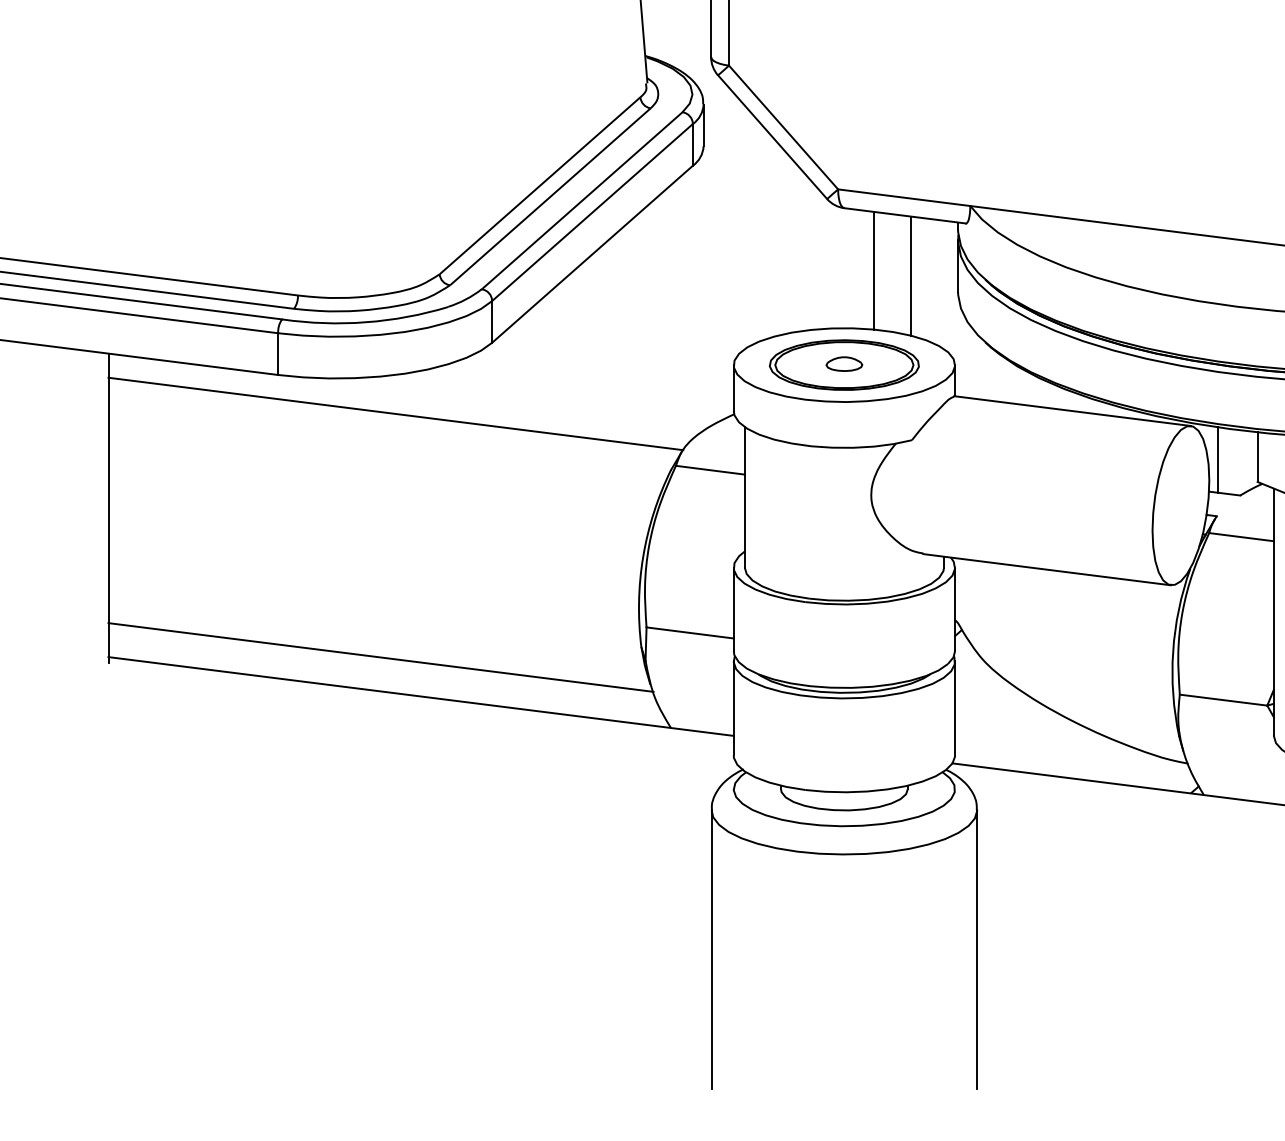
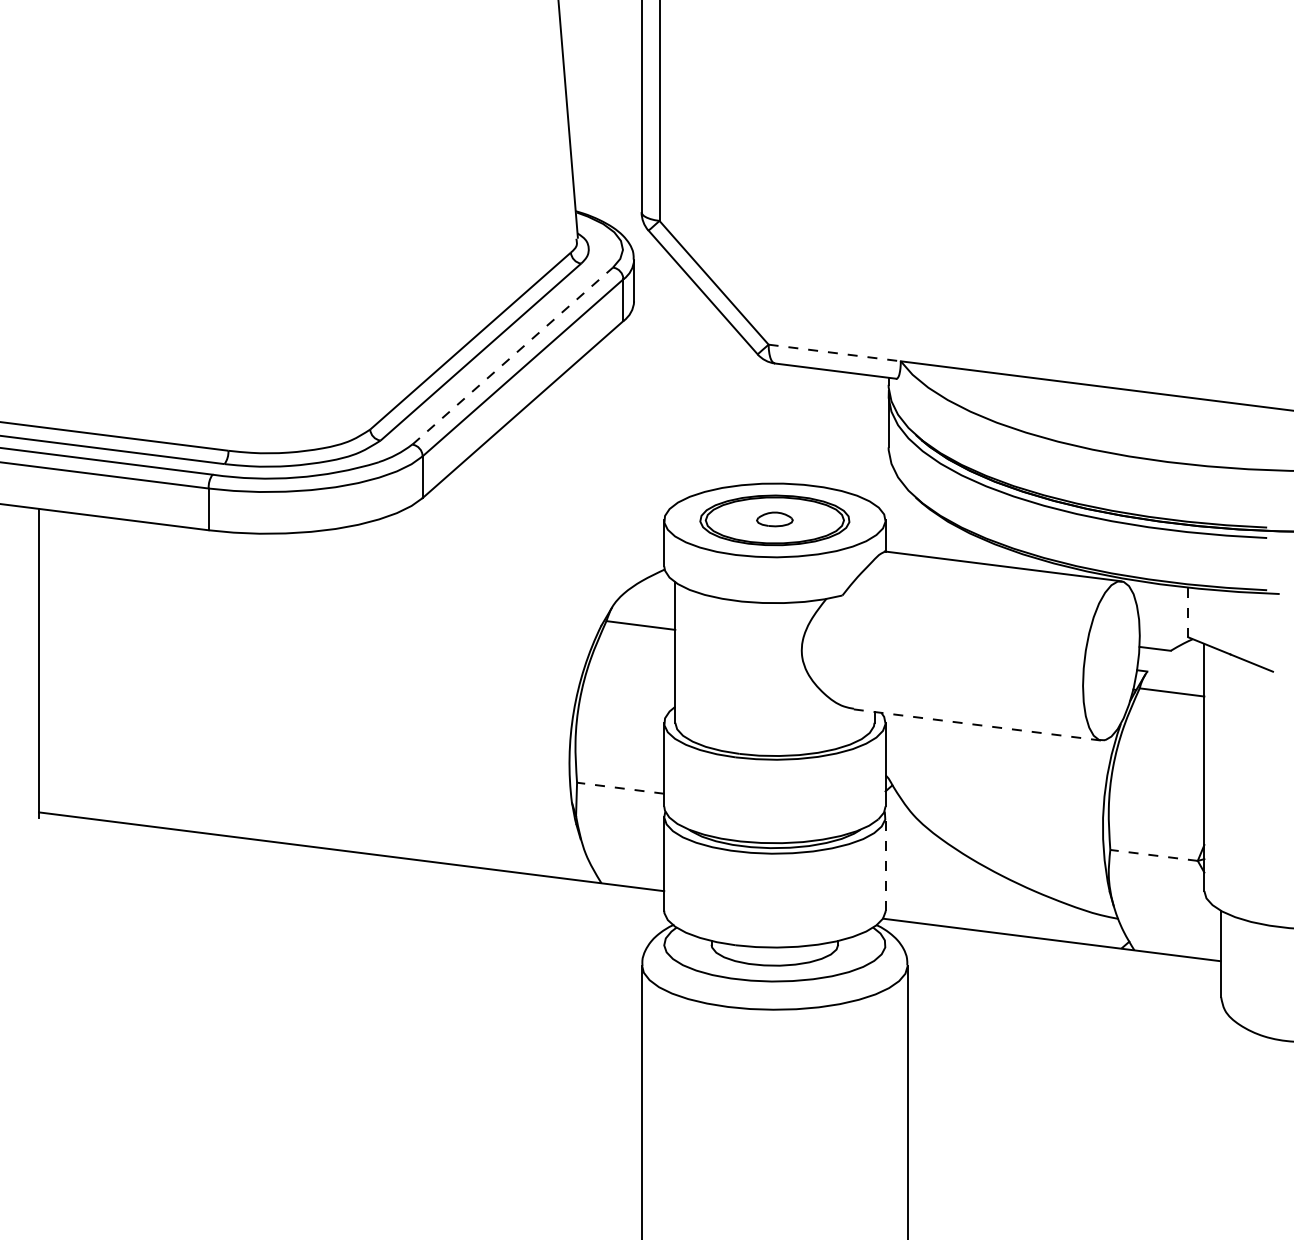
line: (903, 198) -> (834, 353), solid -> dashed
line: (581, 201) -> (512, 356), solid -> dashed
line: (873, 270) -> (804, 425), removed
line: (910, 276) -> (841, 431), removed
line: (395, 414) -> (326, 569), removed
line: (1257, 457) -> (1188, 612), solid -> dashed
line: (1217, 460) -> (1148, 615), removed
line: (1046, 569) -> (977, 724), solid -> dashed
line: (689, 633) -> (620, 788), solid -> dashed
line: (380, 657) -> (311, 812), removed
line: (1222, 700) -> (1153, 855), solid -> dashed
line: (954, 708) -> (885, 863), solid -> dashed

